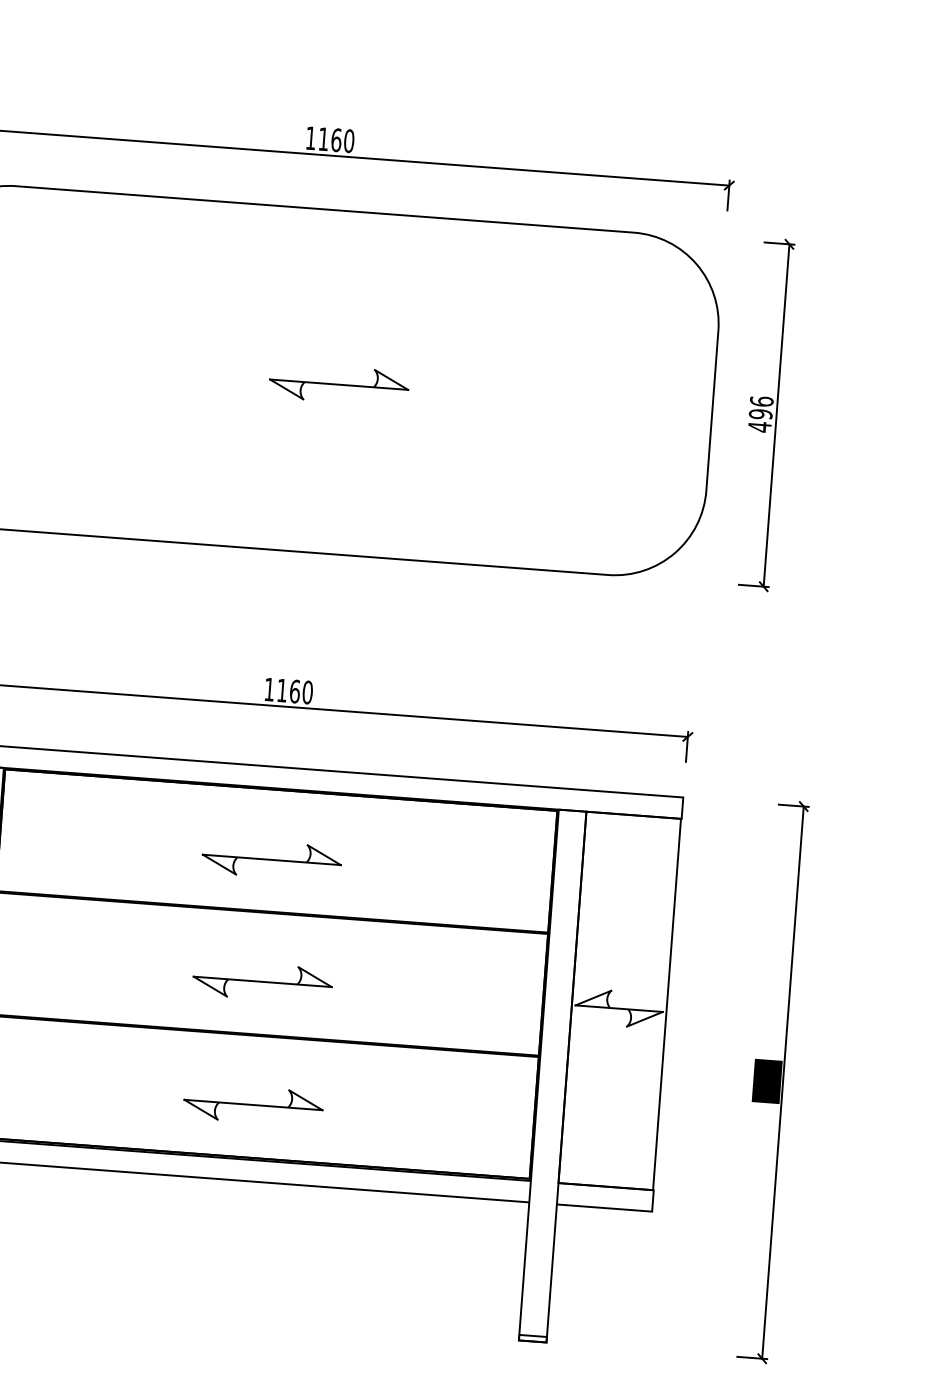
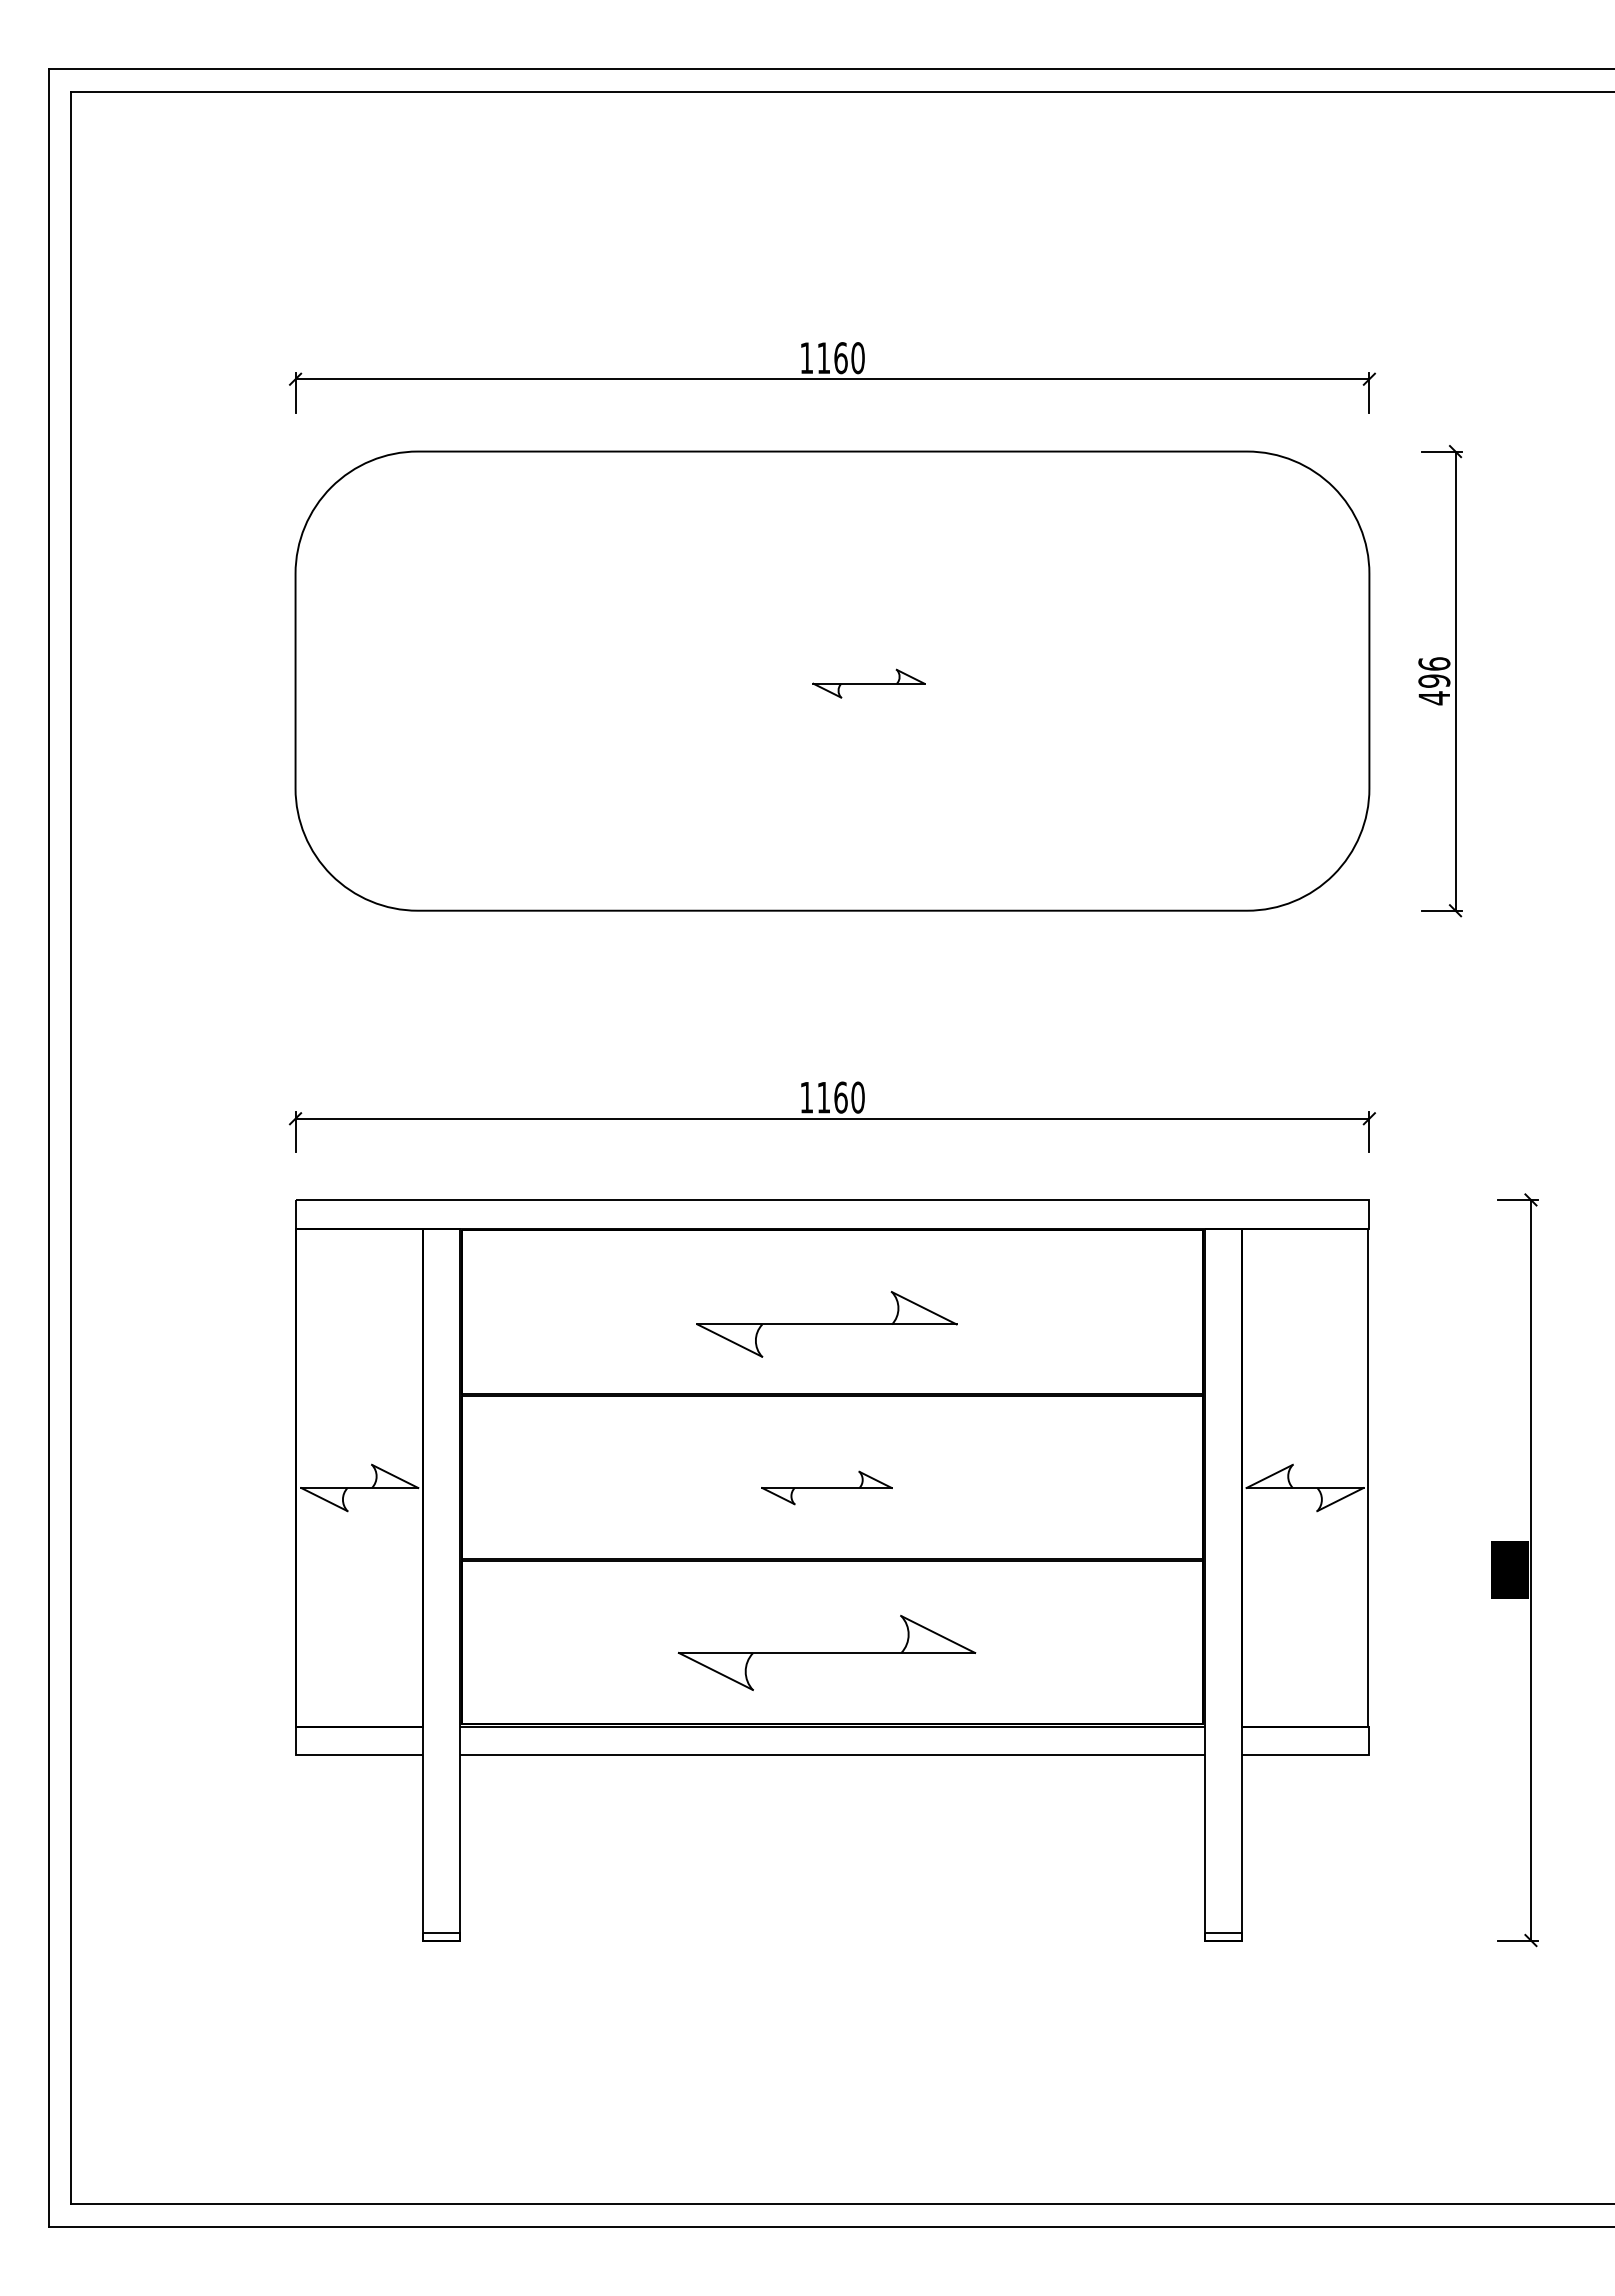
part: (338, 384) -> (868, 683), size x0.6
part: (271, 859) -> (826, 1324), size x1.4
part: (262, 981) -> (826, 1487), size x0.7
part: (253, 1105) -> (826, 1653), size x1.6

